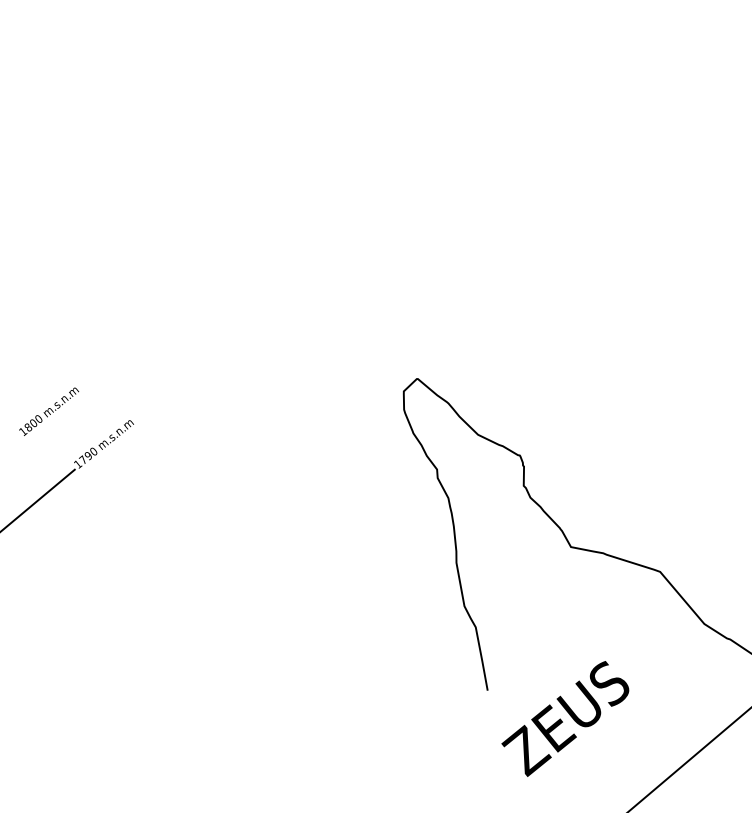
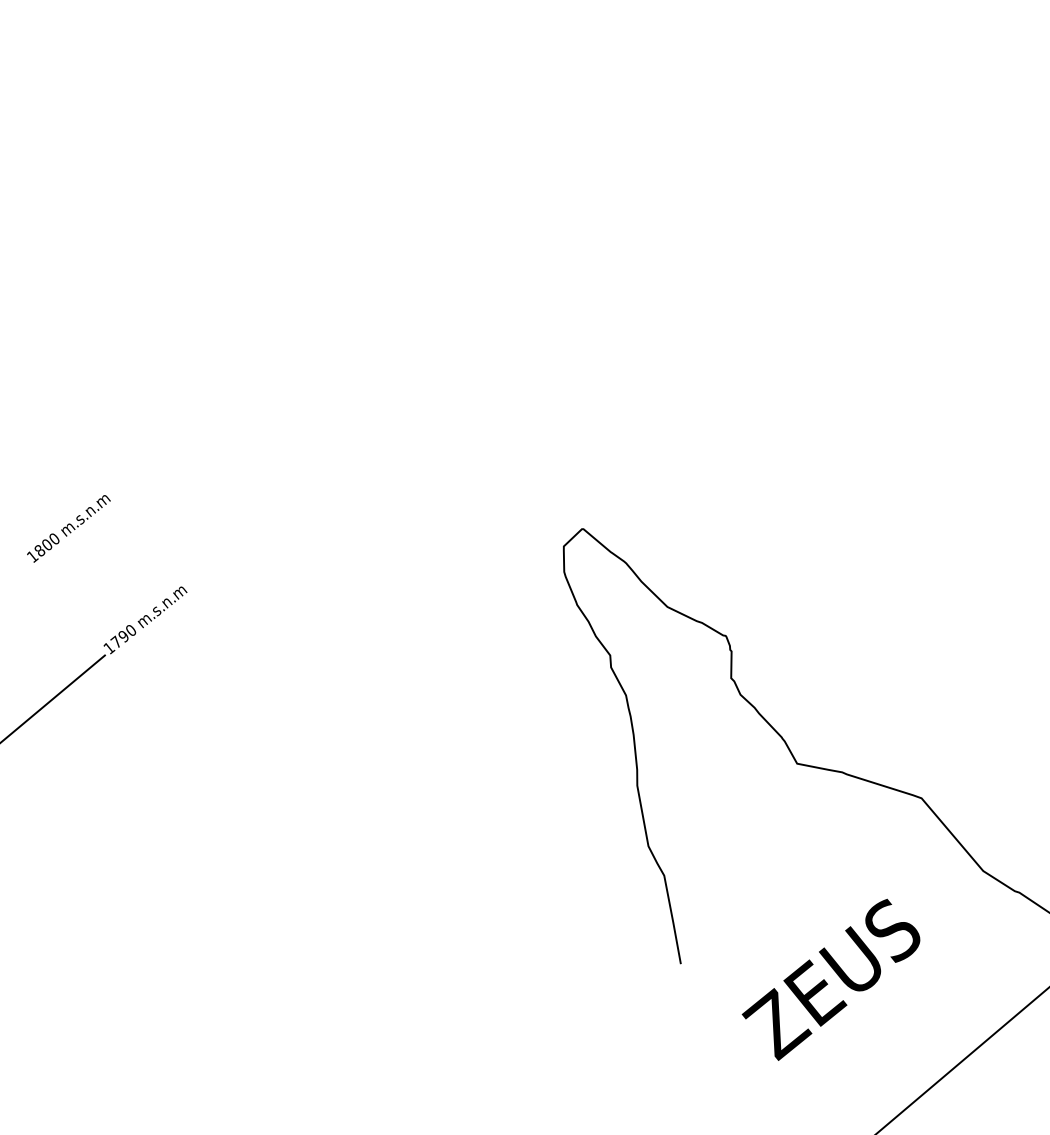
text: (49, 411) -> (69, 528), moved
text: (565, 718) -> (831, 979), moved

